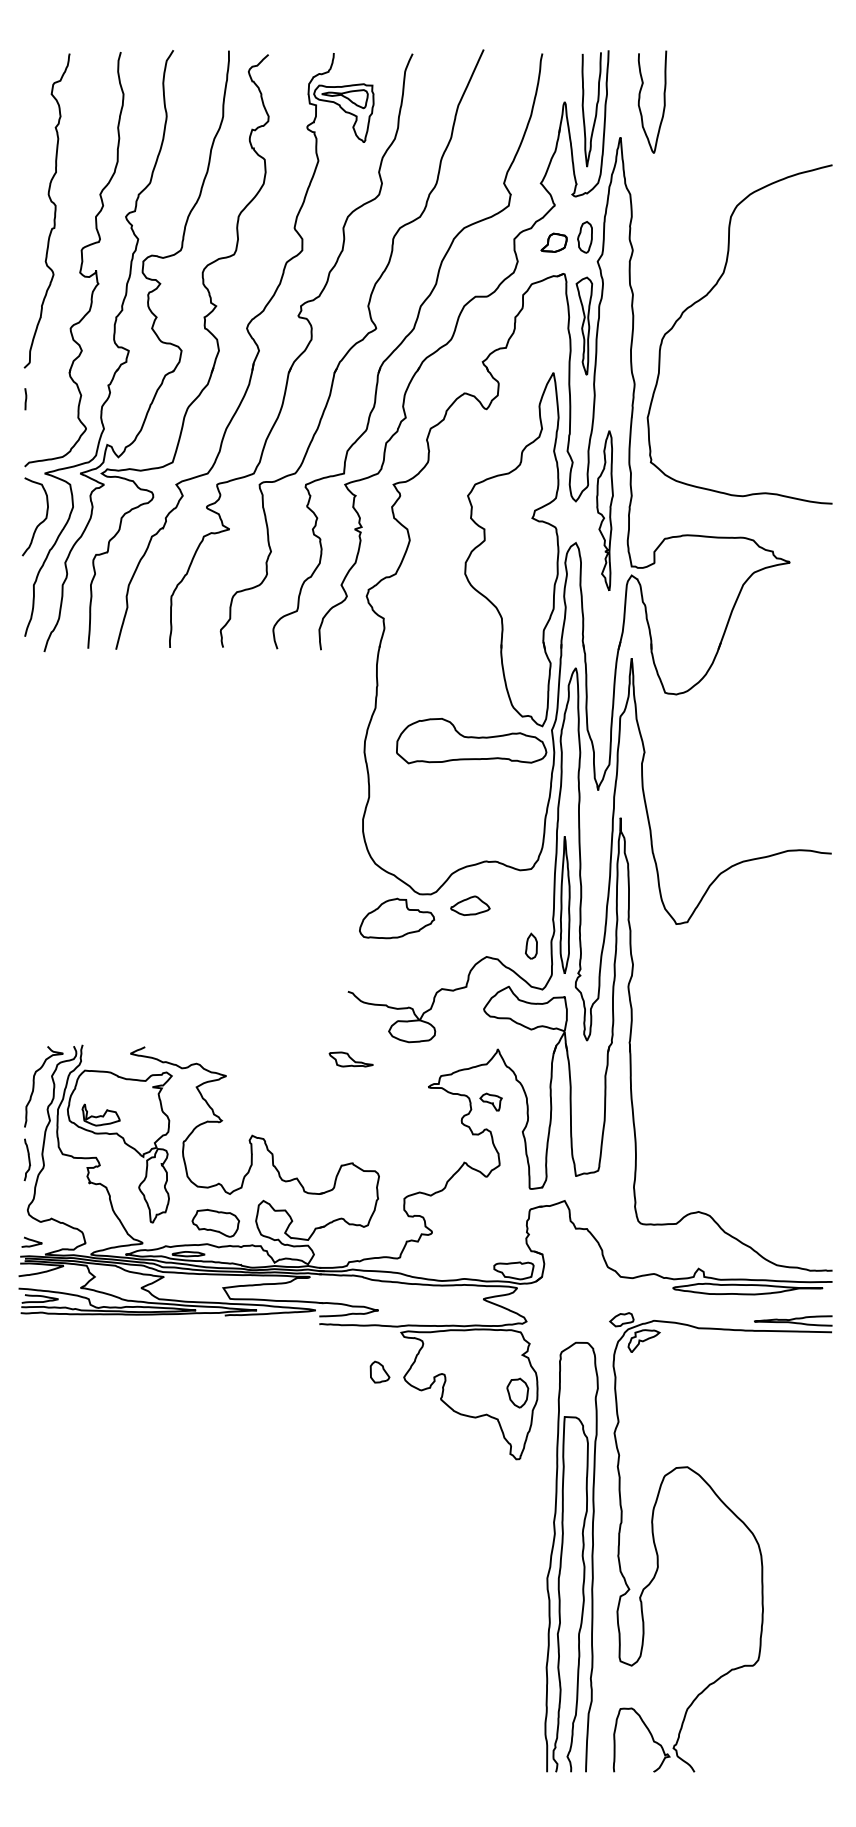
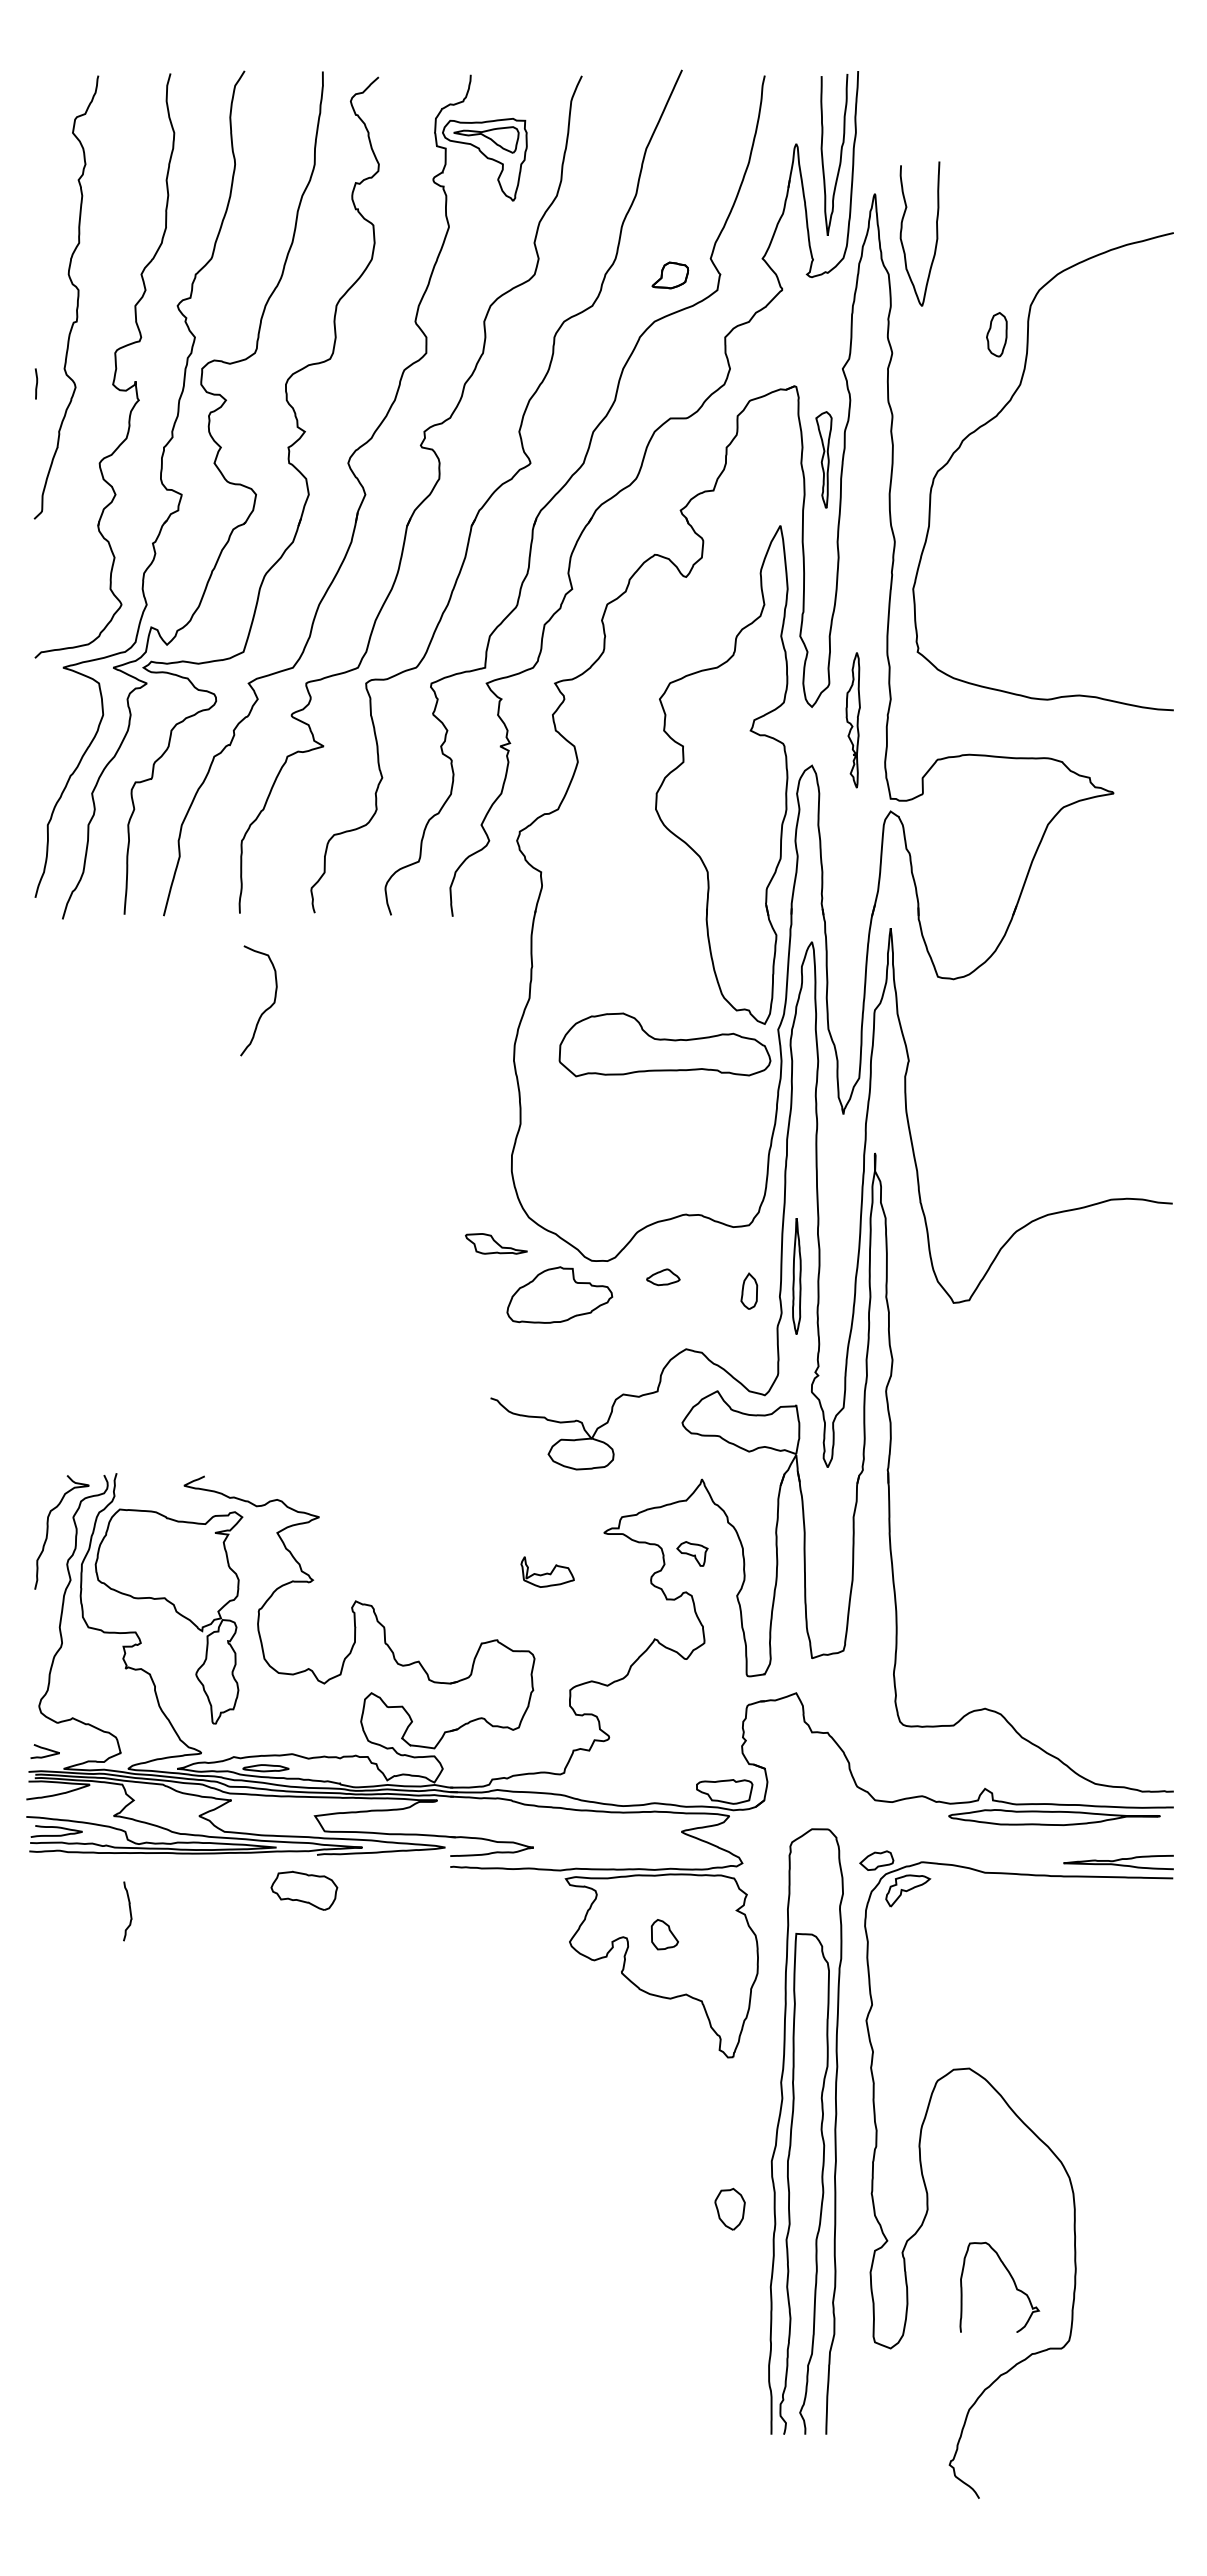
curve: (664, 101) -> (936, 233), moved
part: (584, 237) -> (996, 334), moved
part: (554, 242) -> (670, 275), moved
part: (584, 325) -> (823, 459), size x0.7
curve: (25, 398) -> (36, 383), moved
part: (605, 510) -> (853, 720), size x0.6
curve: (40, 522) -> (266, 1008), moved
part: (564, 905) -> (796, 1276), size x0.6
part: (470, 906) -> (663, 1277), size x0.6
part: (531, 945) -> (749, 1290), moved
part: (351, 1059) -> (496, 1243), moved
part: (101, 1114) -> (547, 1571), moved
curve: (28, 1159) -> (129, 1911), moved
part: (215, 1223) -> (304, 1890), moved
part: (379, 1372) -> (664, 1934), moved
part: (517, 1392) -> (729, 2208), moved
part: (562, 1555) -> (792, 2129), moved
curve: (650, 1735) -> (1012, 2280), moved

